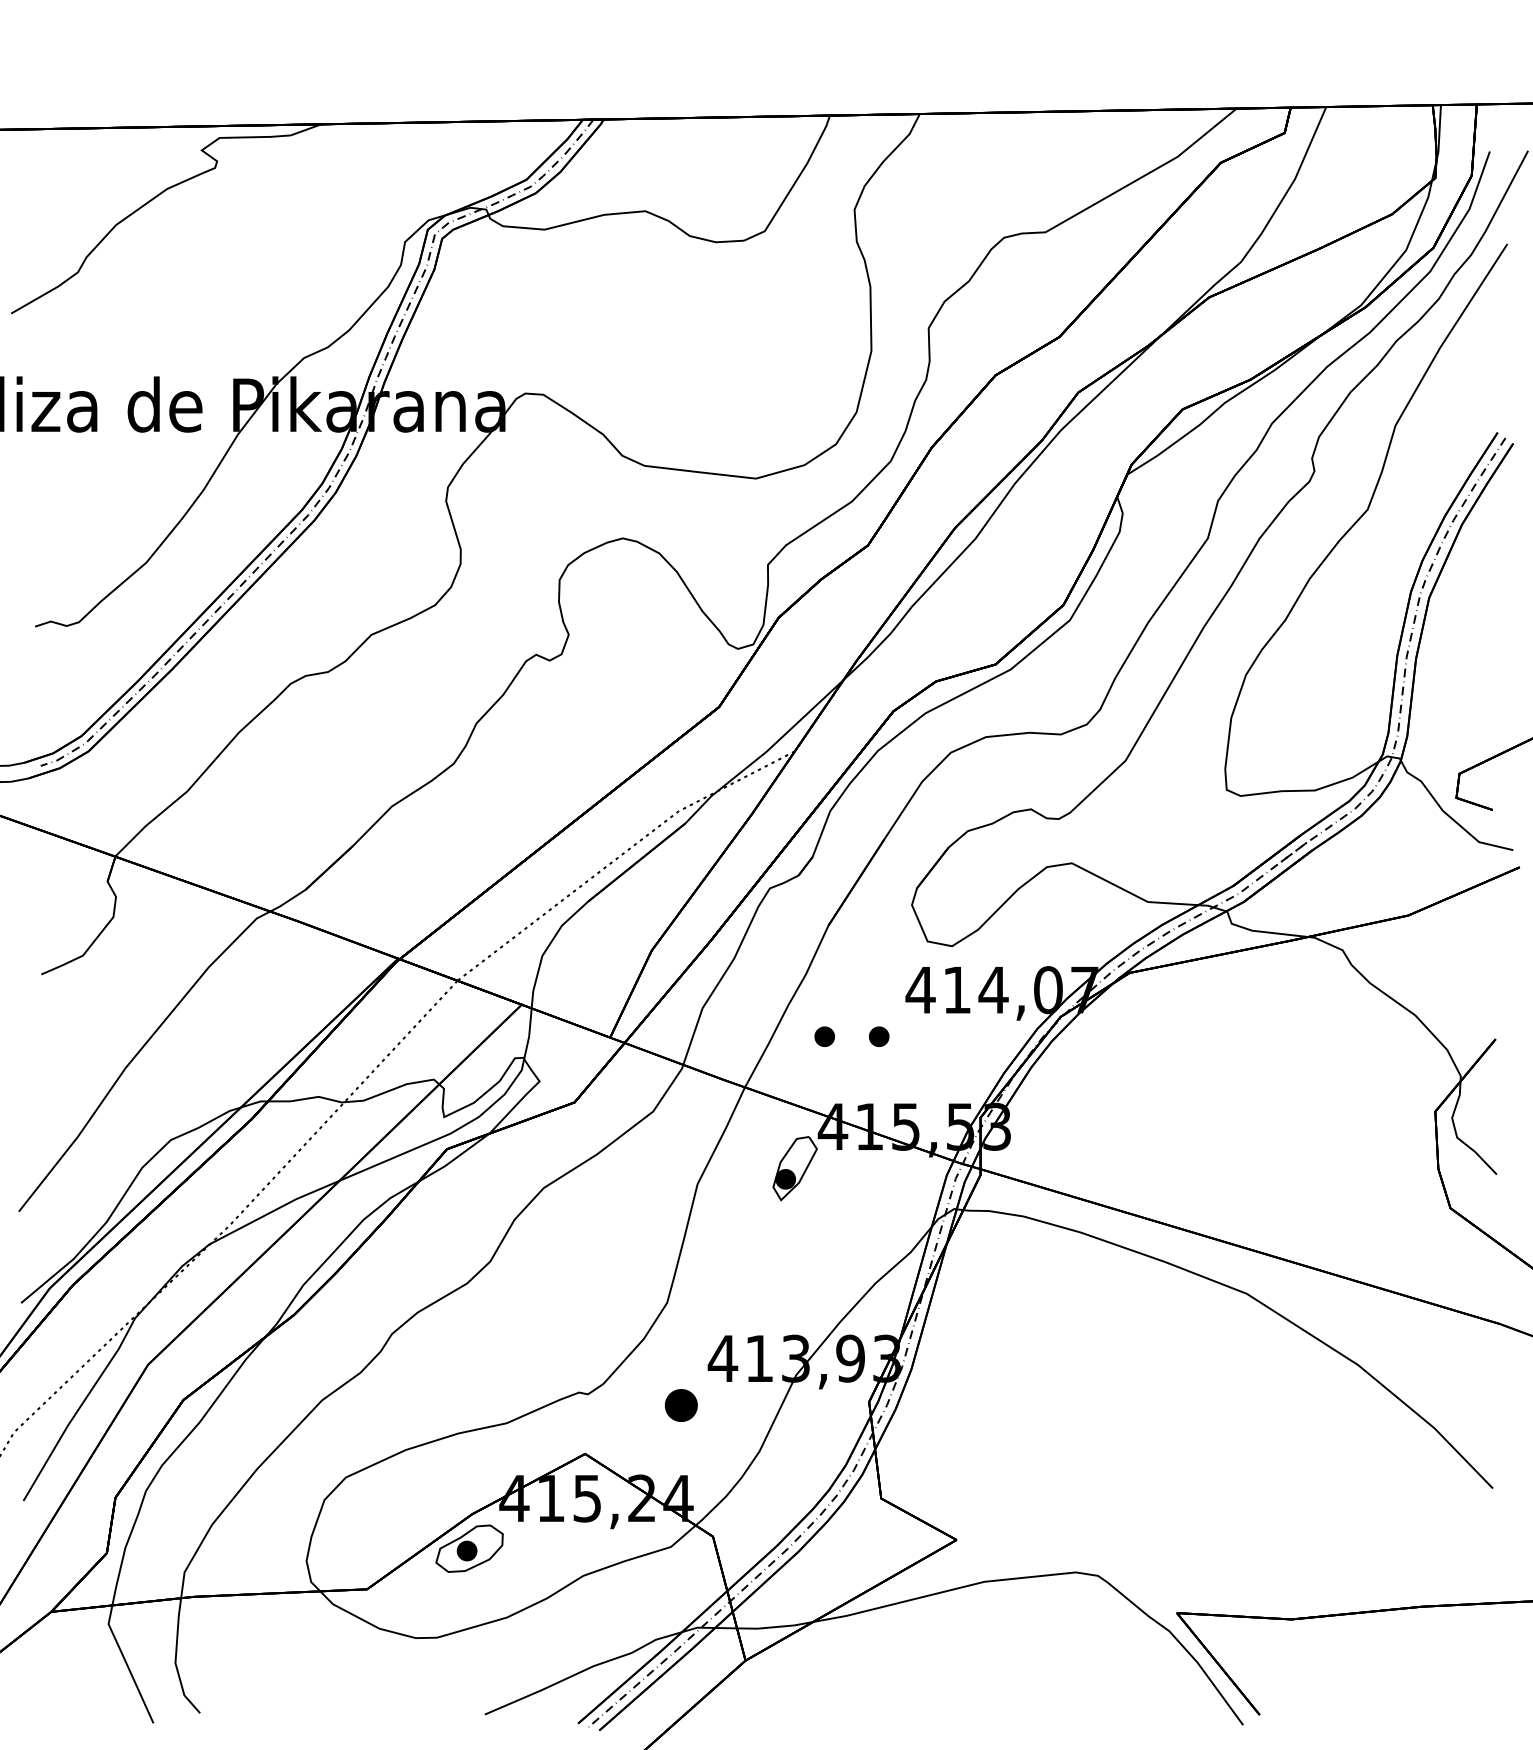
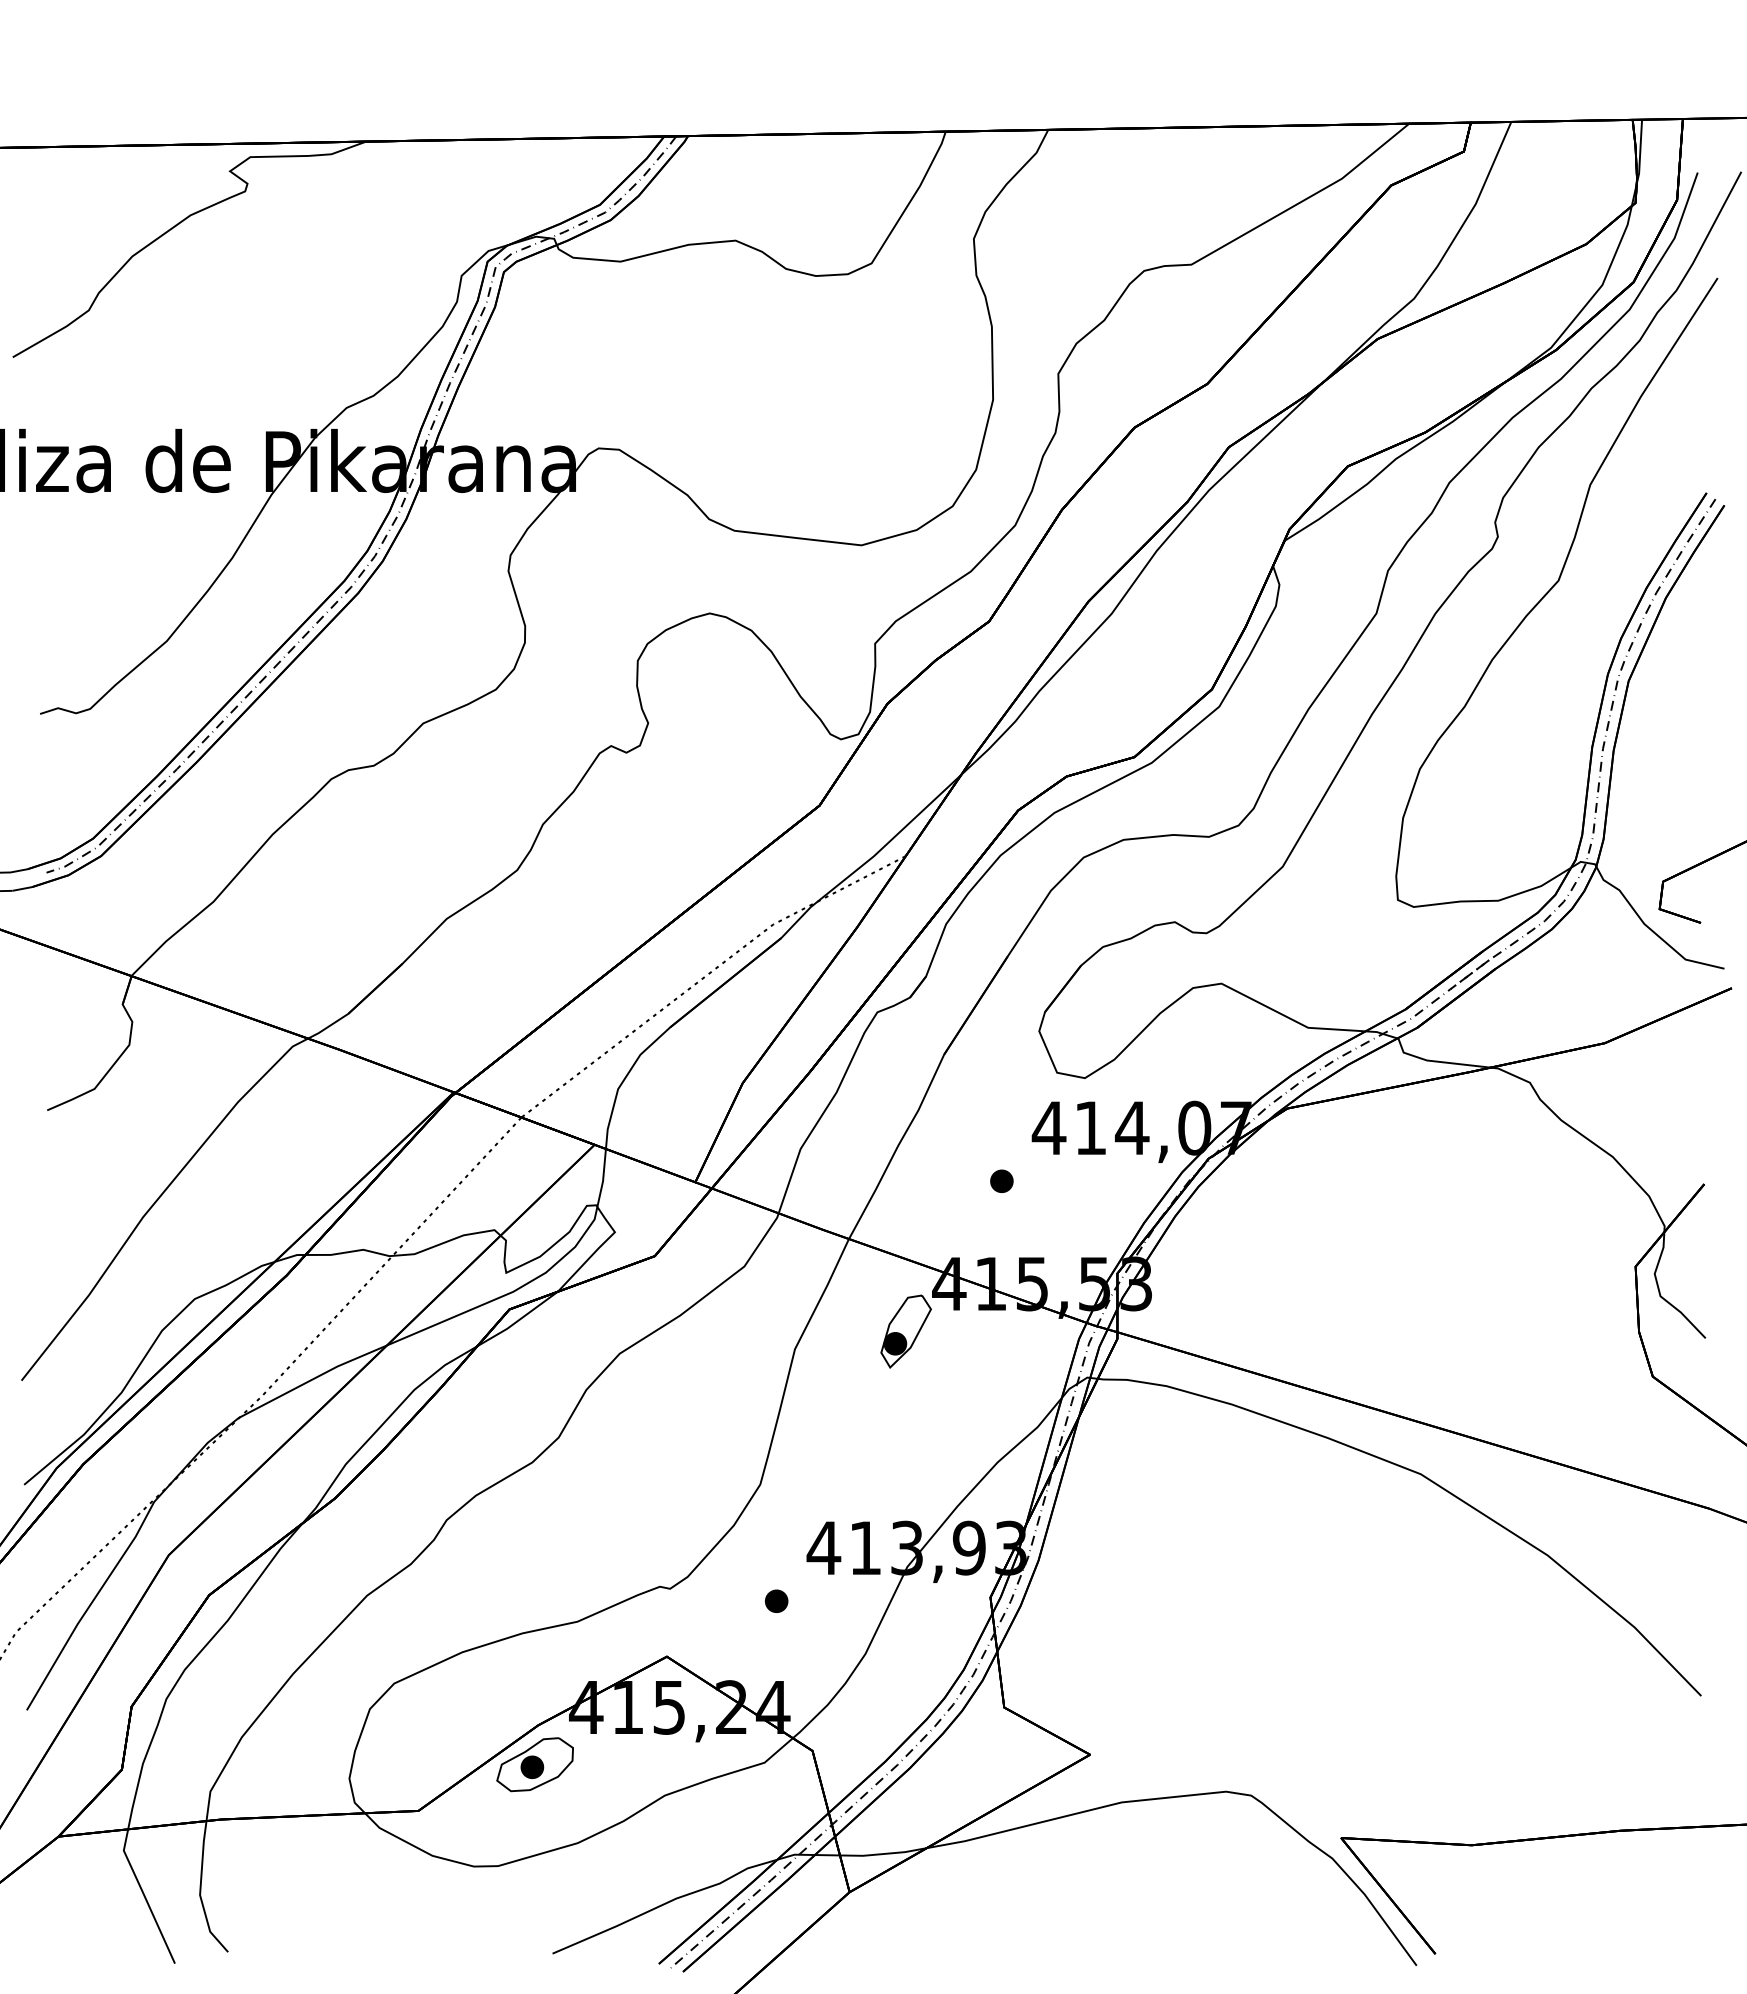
part: (824, 1036) -> (939, 1180), removed
part: (681, 1404) -> (776, 1600), size x0.62

